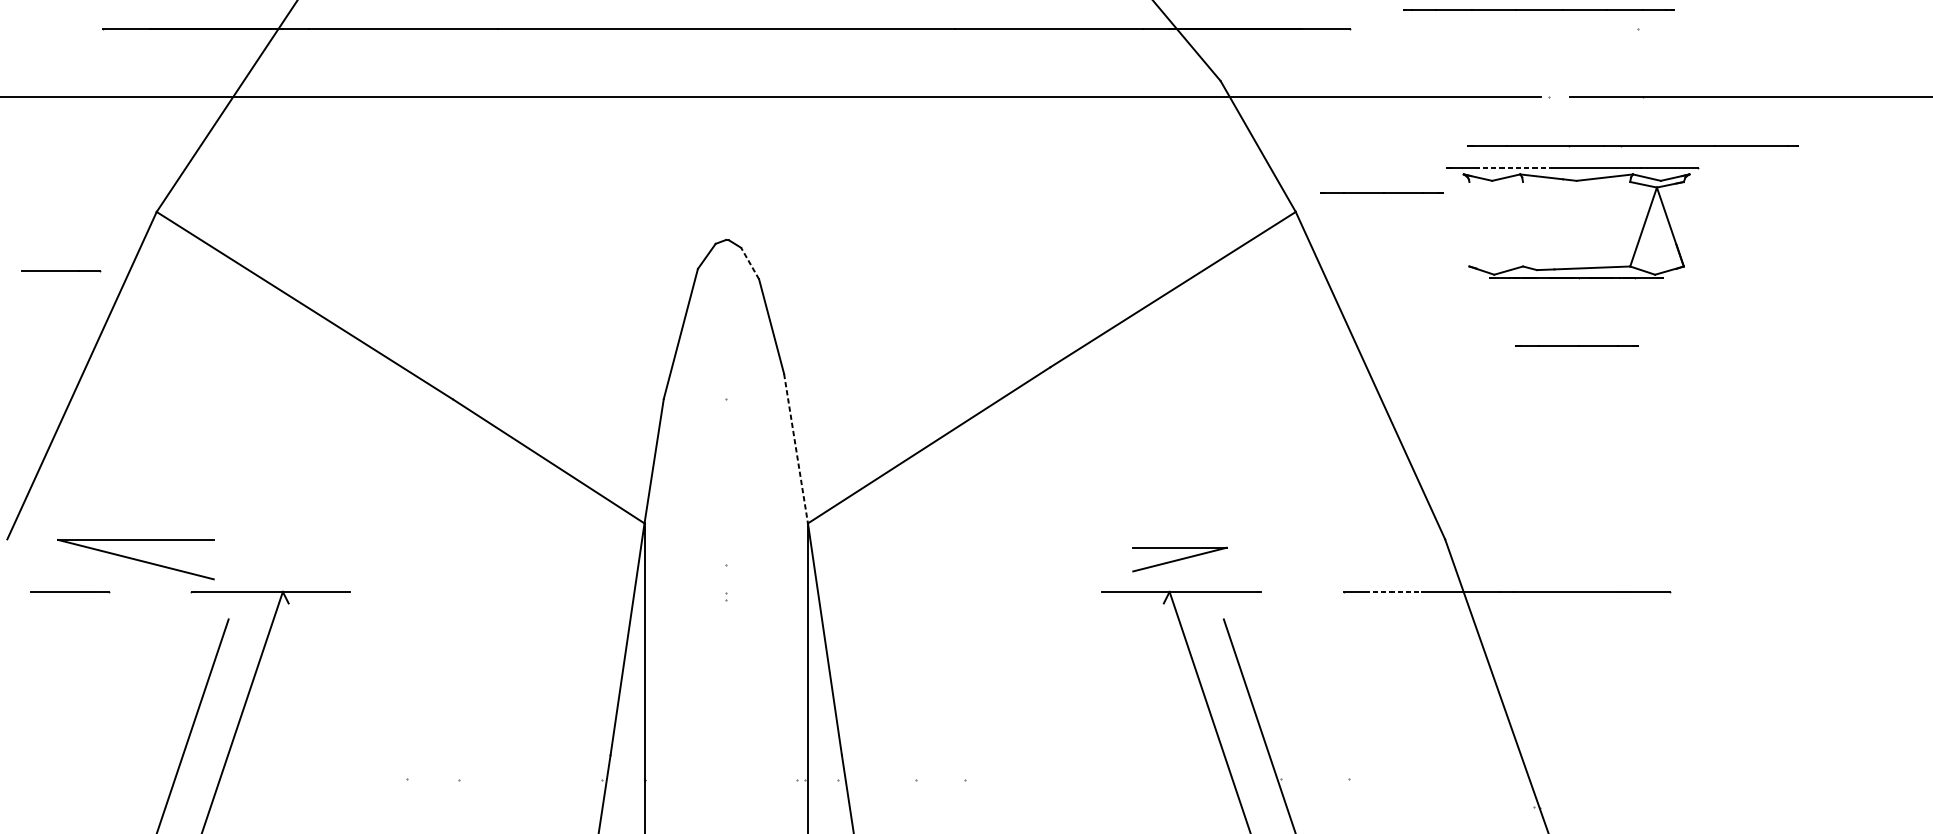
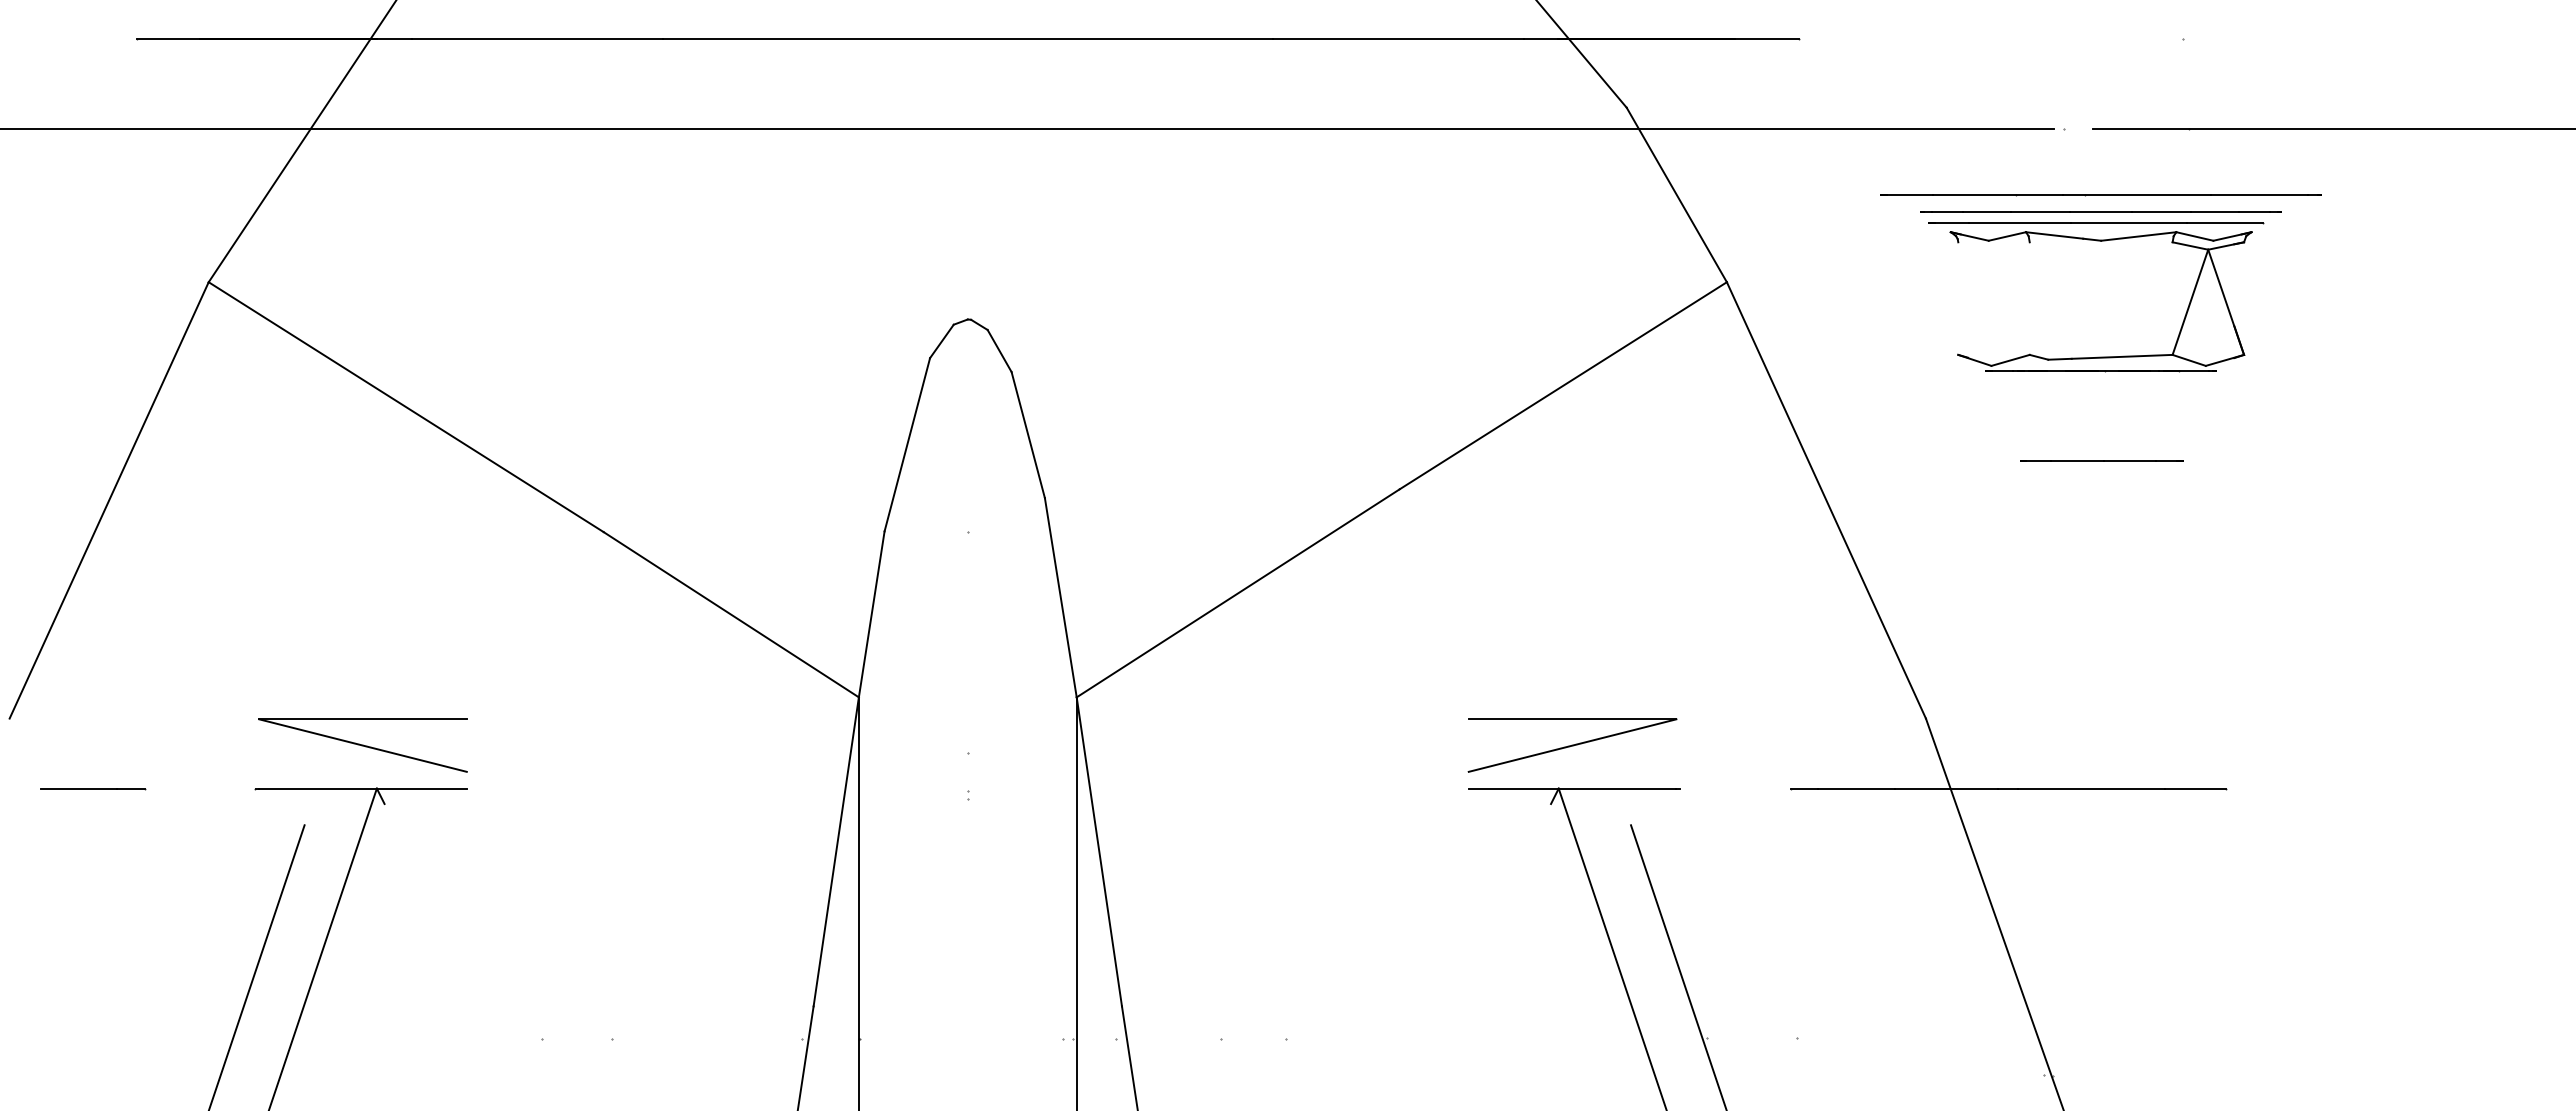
line: (1538, 9) -> (2100, 211), moved
line: (1632, 146) -> (2100, 195), moved
line: (1515, 167) -> (2019, 223), dashed -> solid
line: (1381, 191) -> (1841, 255), removed
line: (750, 263) -> (999, 350), dashed -> solid
line: (61, 271) -> (81, 361), removed
line: (795, 448) -> (1060, 597), dashed -> solid
part: (135, 559) -> (362, 745), moved
part: (1179, 559) -> (1572, 745), size x1.67
line: (1393, 591) -> (1857, 788), dashed -> solid

